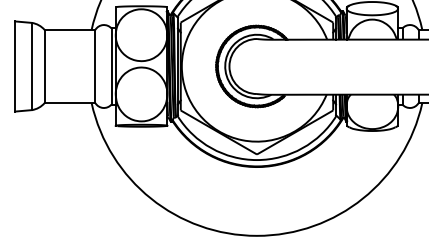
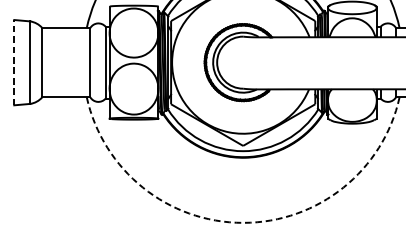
line: (15, 66) -> (14, 62), solid -> dashed
arc: (256, 235) -> (242, 222), solid -> dashed

